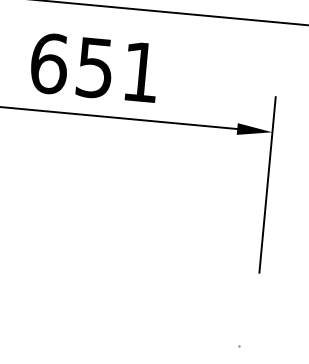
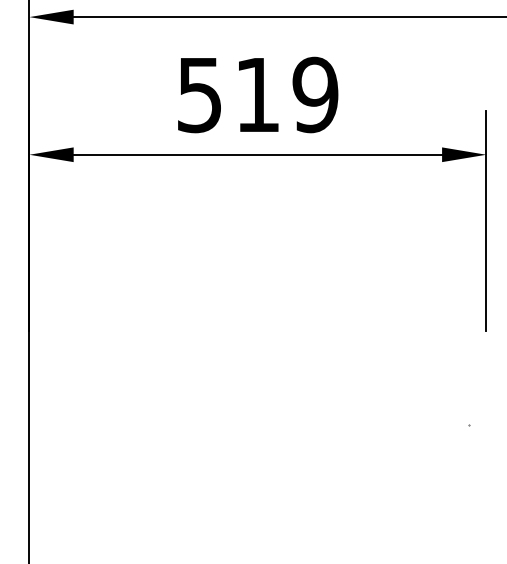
text: (95, 67) -> (257, 94), 651 -> 519

